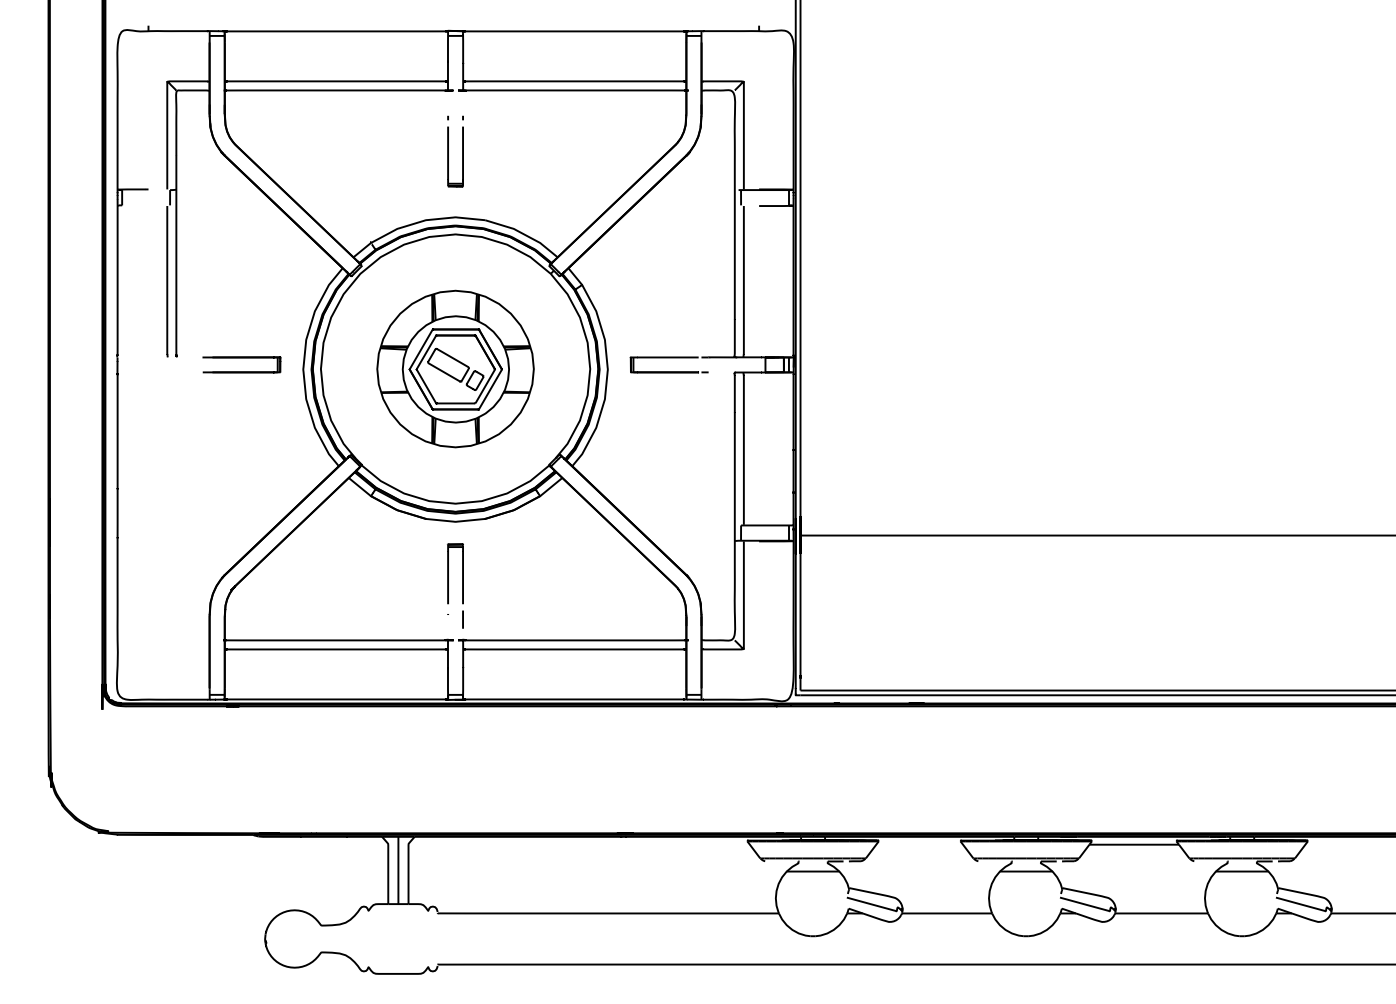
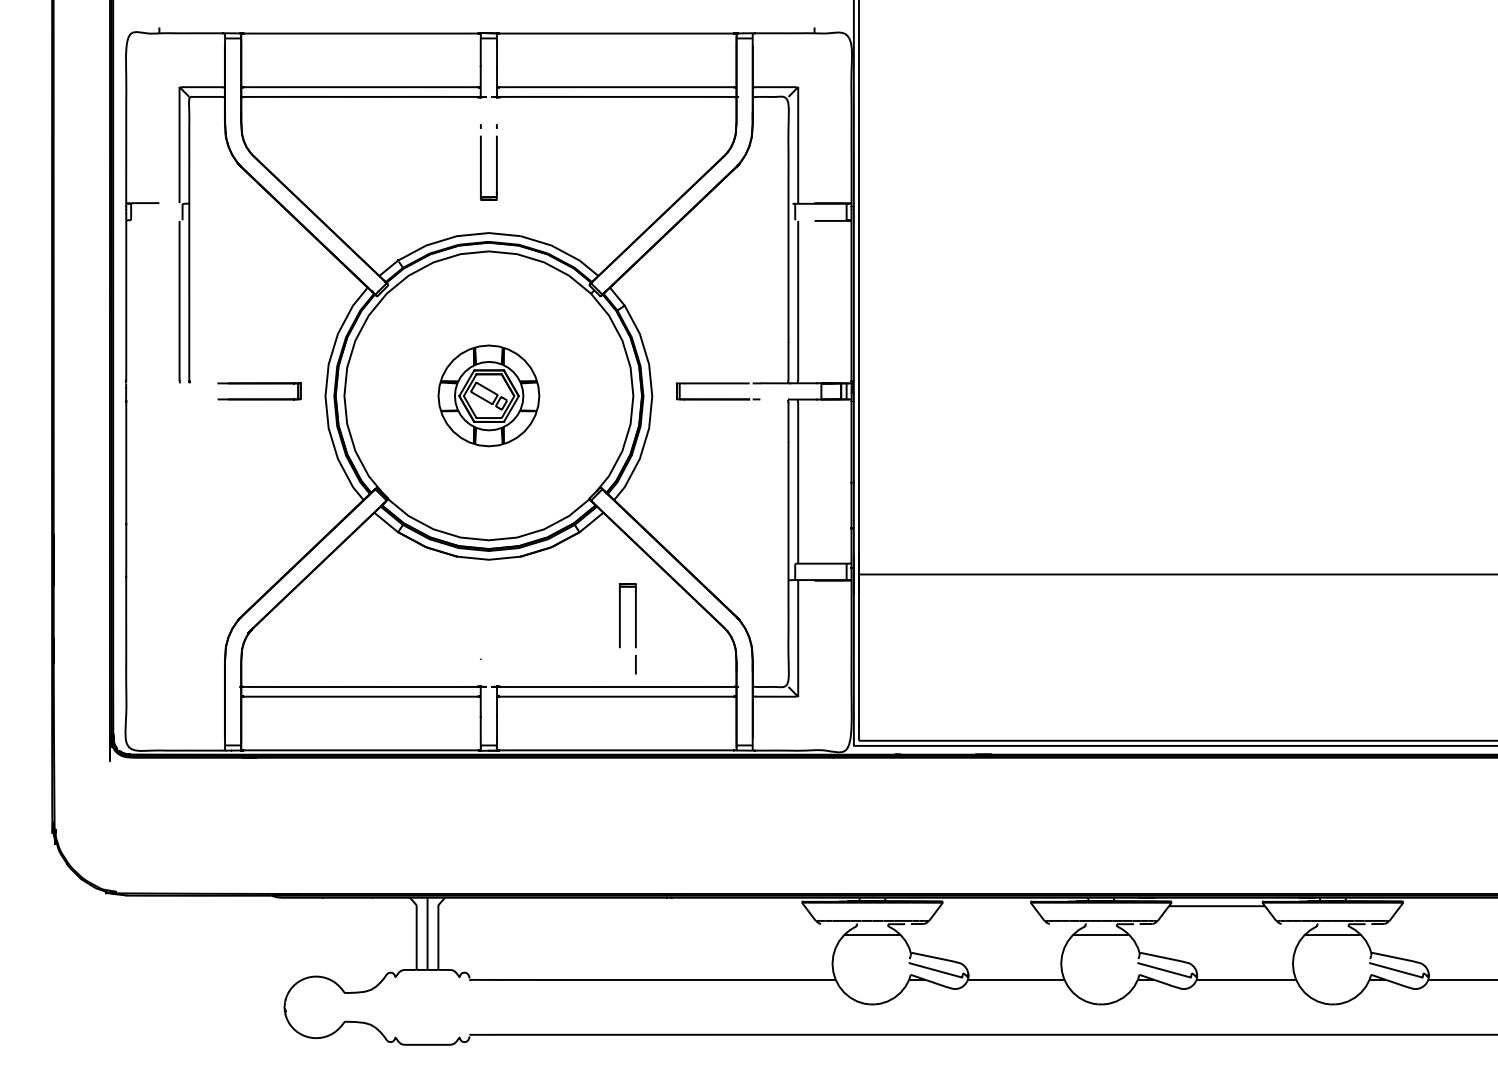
part: (455, 368) -> (488, 395), size x0.6
part: (448, 585) -> (620, 628), moved

